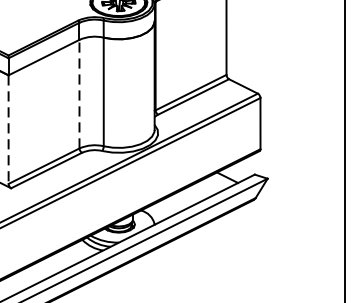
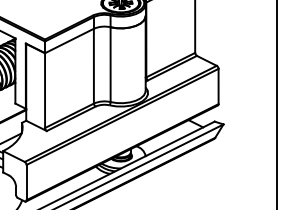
line: (78, 93) -> (93, 65), dashed -> solid
line: (9, 130) -> (45, 91), dashed -> solid

